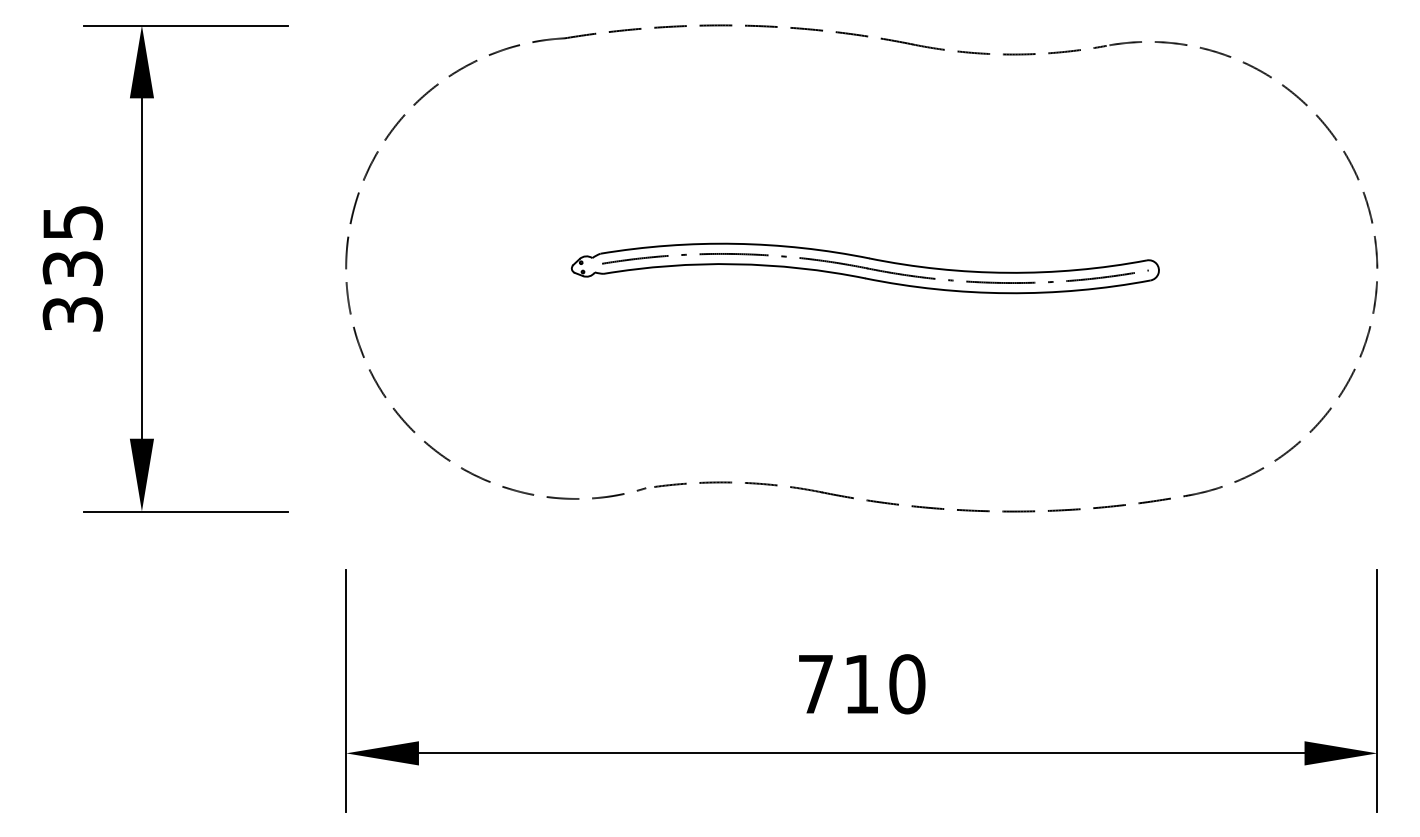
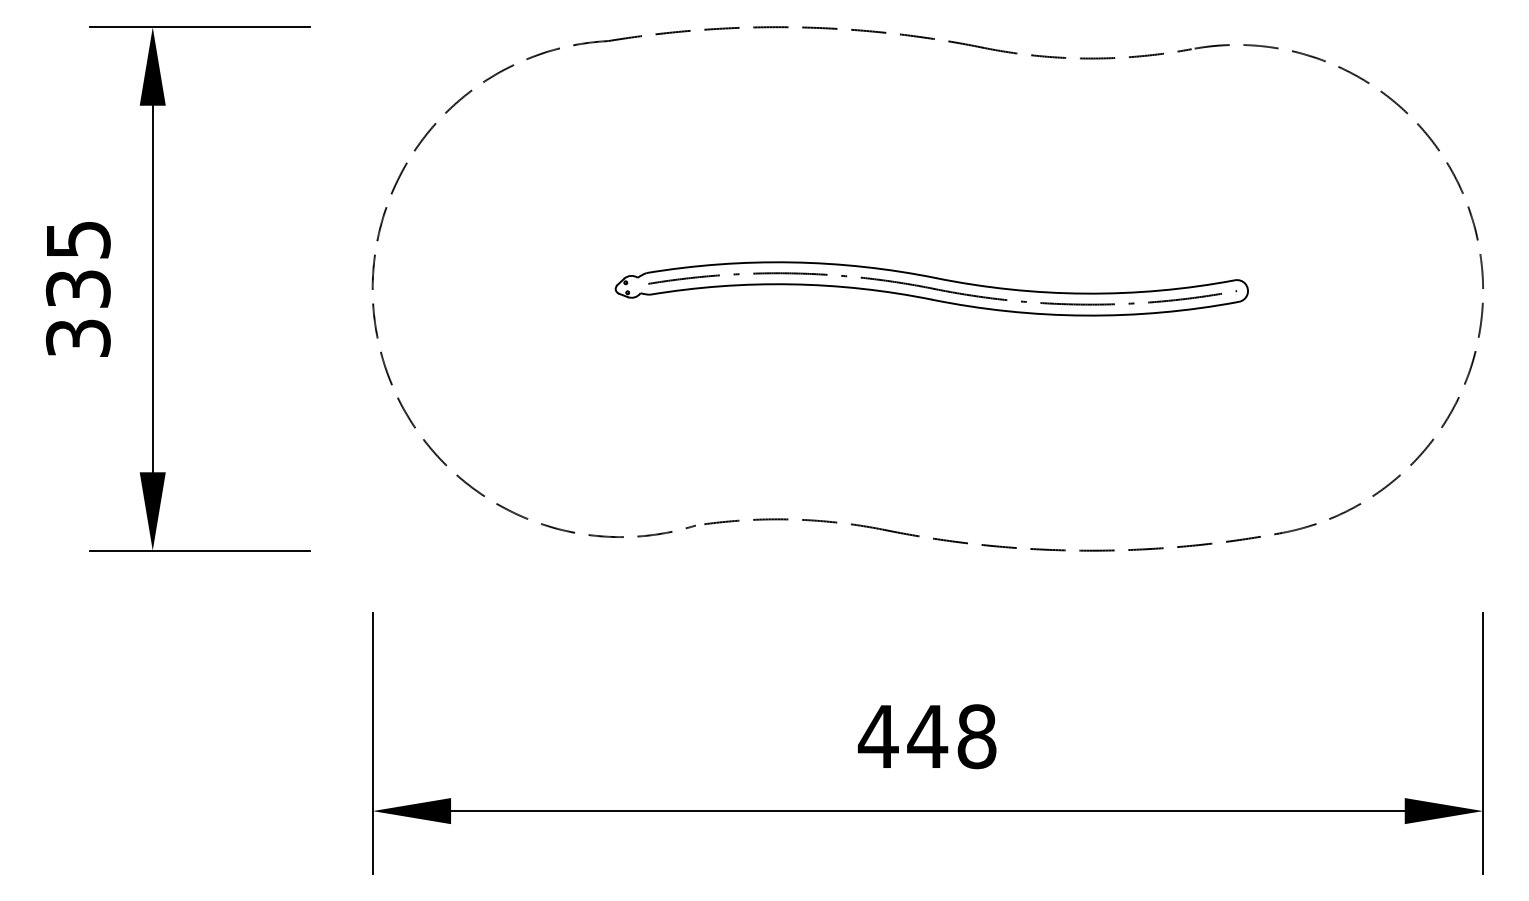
text: (860, 684) -> (926, 736), 710 -> 448

